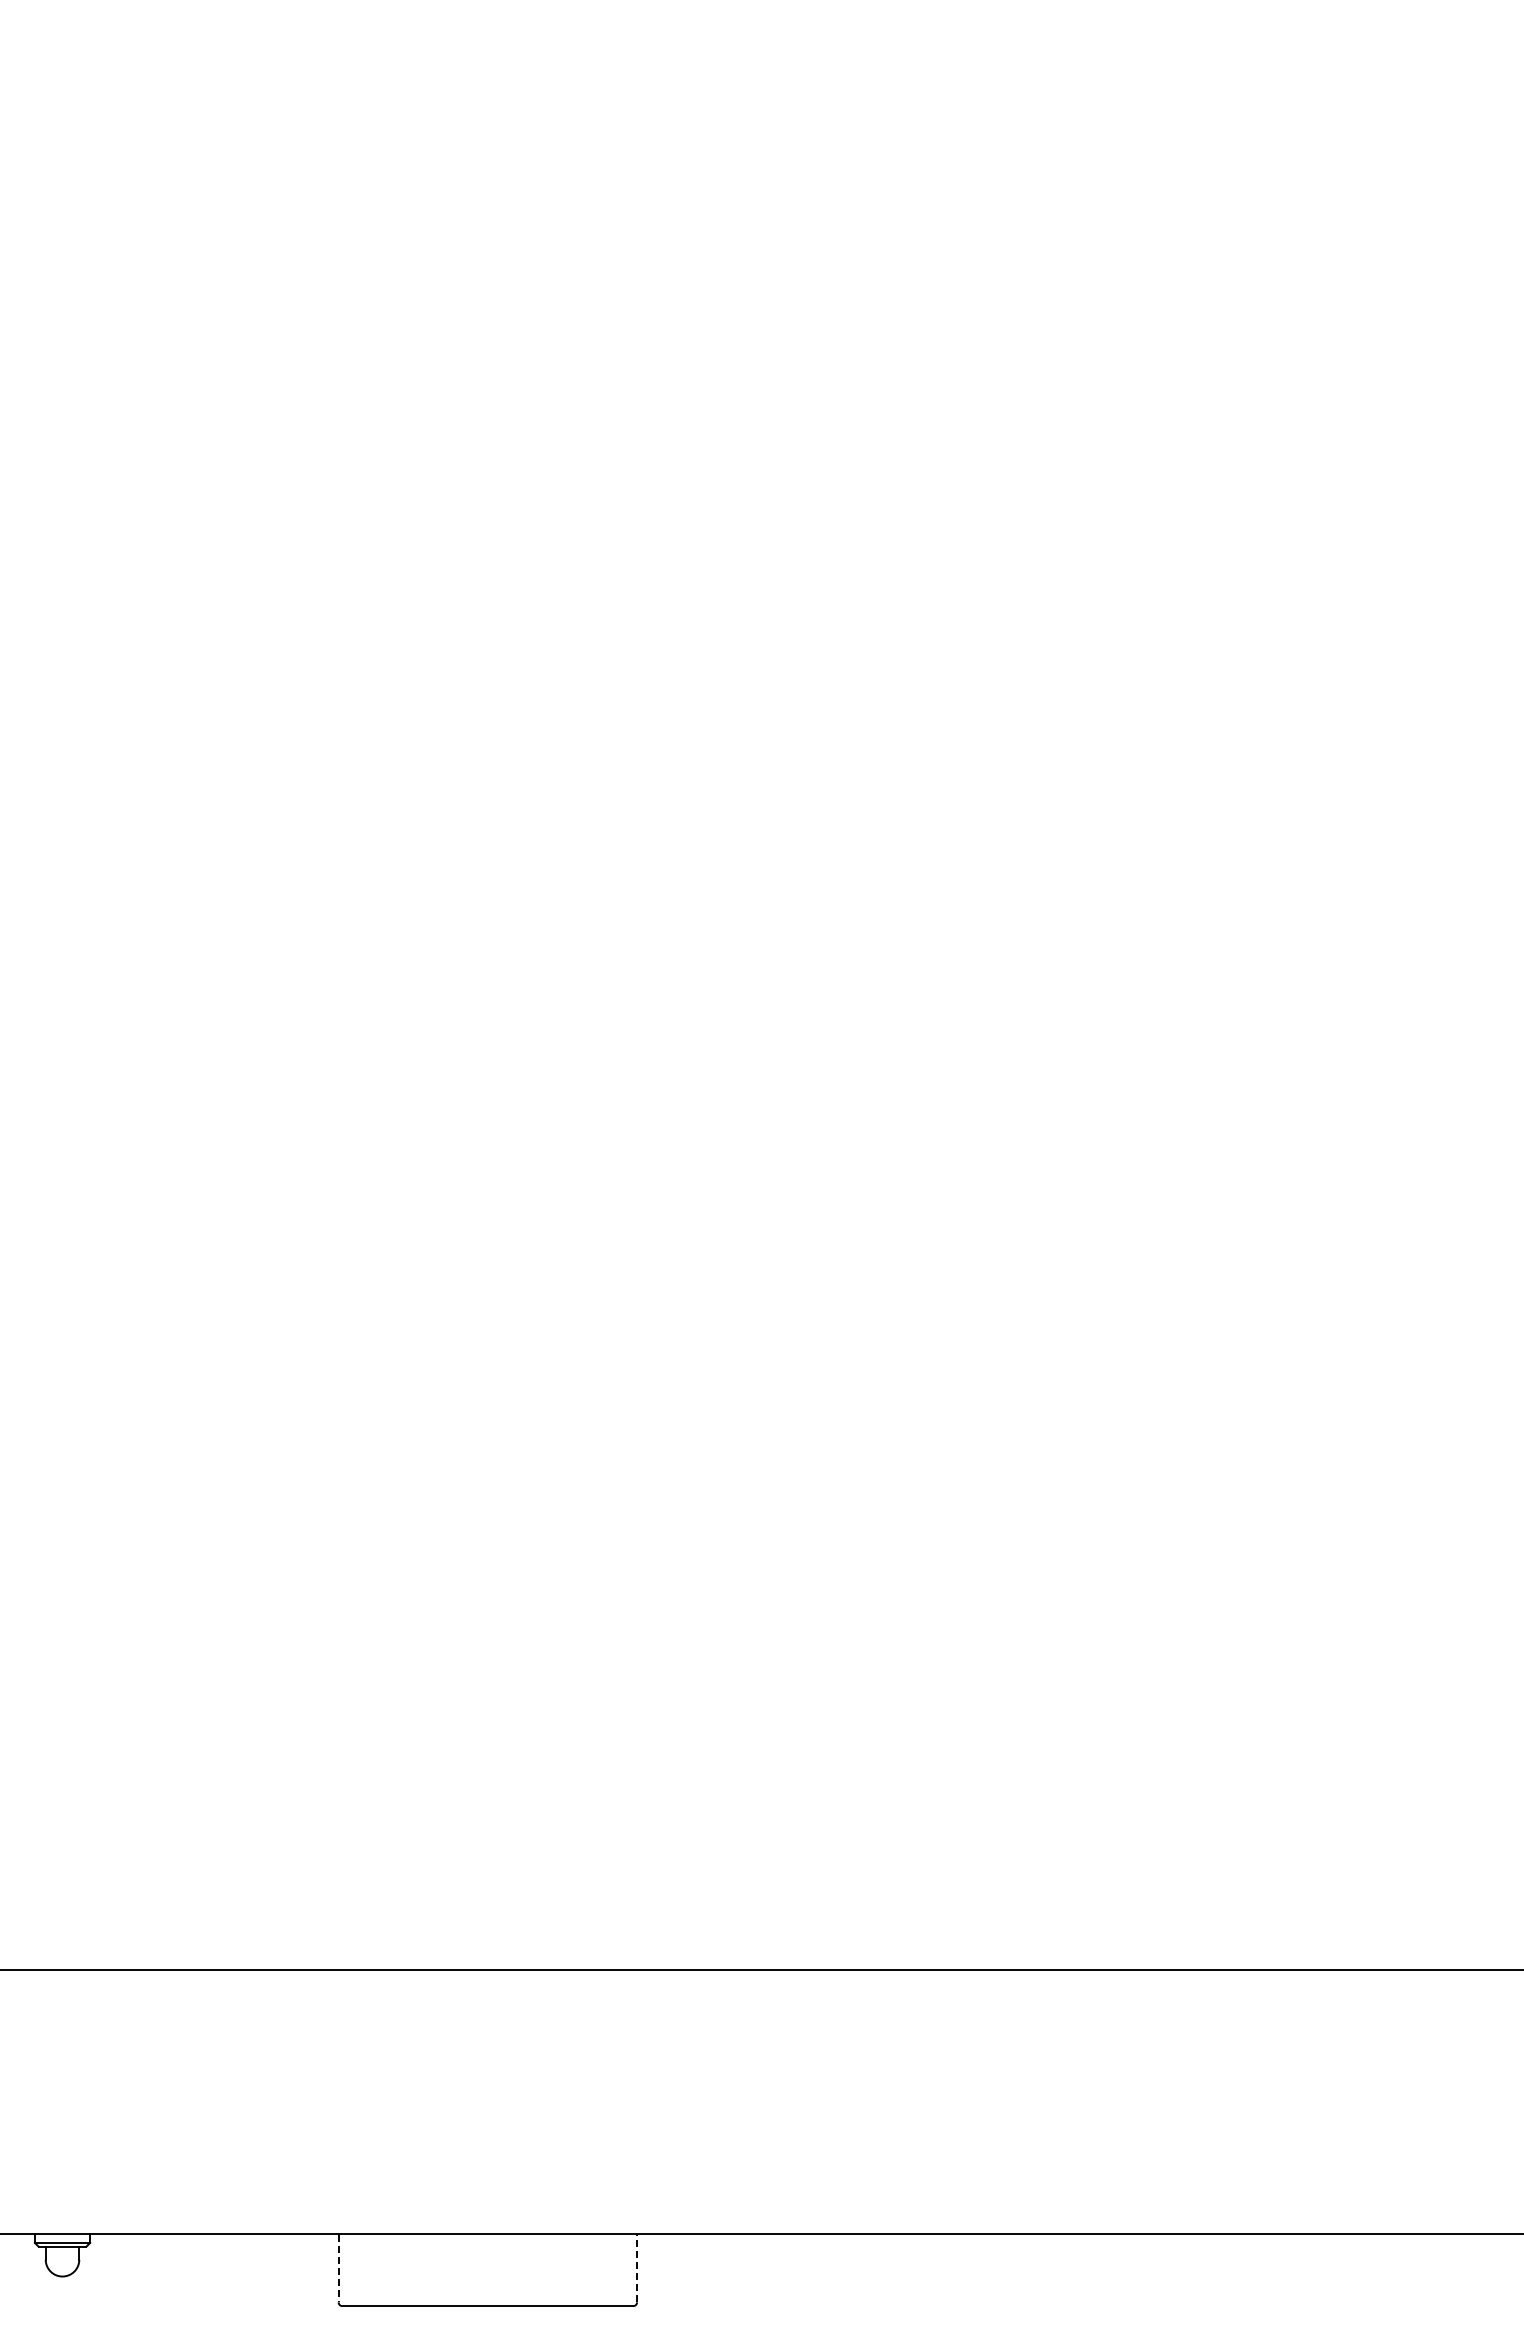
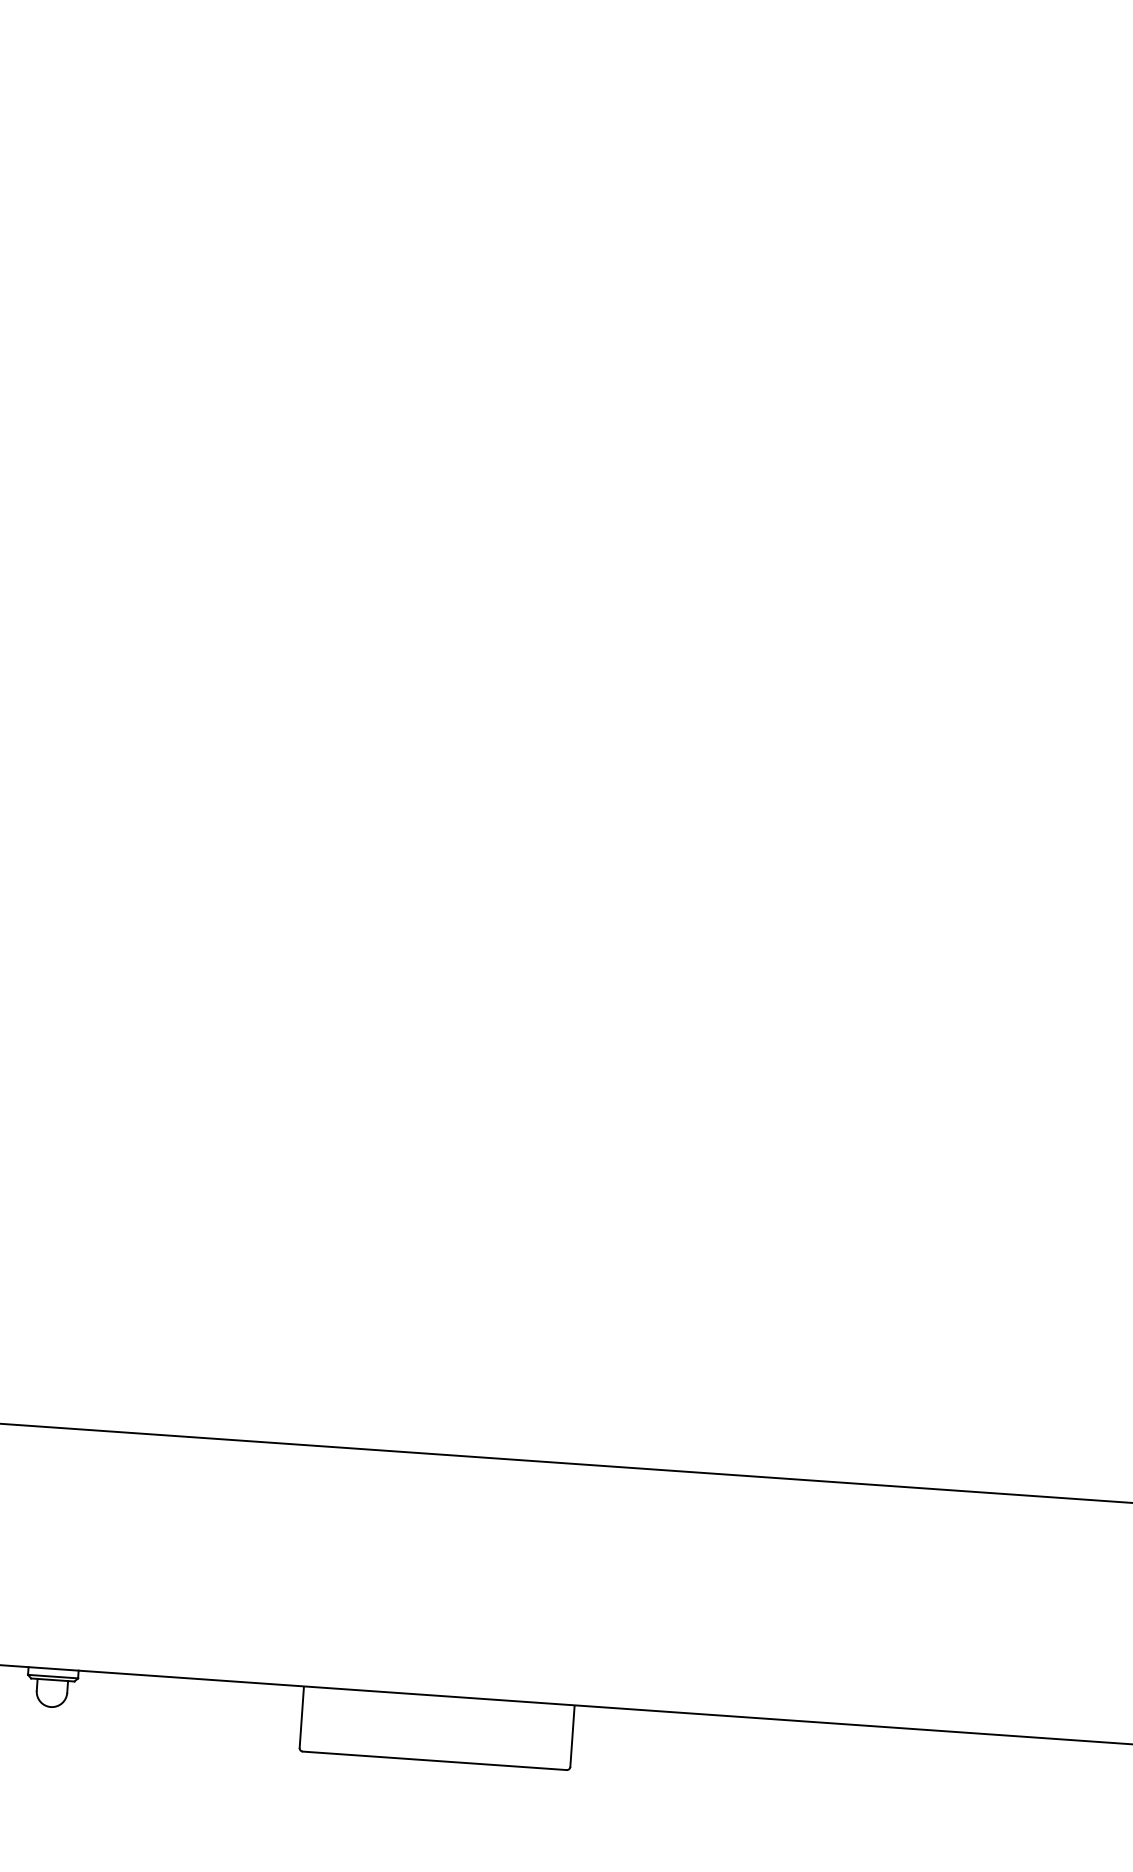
line: (338, 2268) -> (301, 1717), dashed -> solid
line: (637, 2268) -> (572, 1736), dashed -> solid

